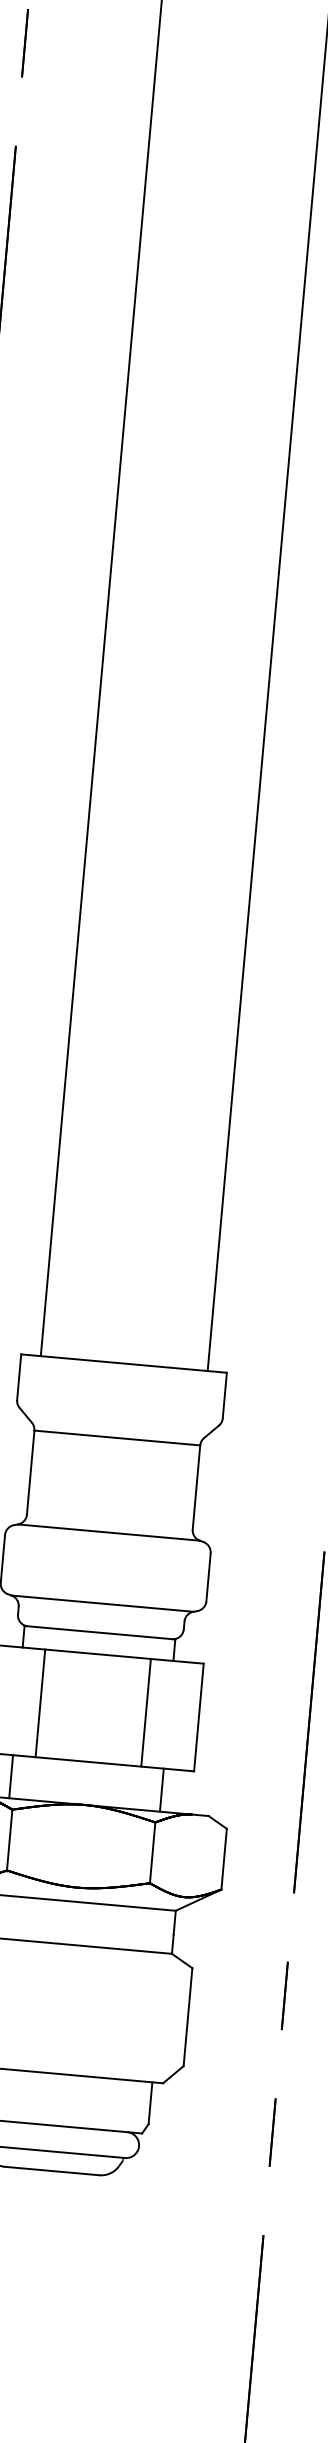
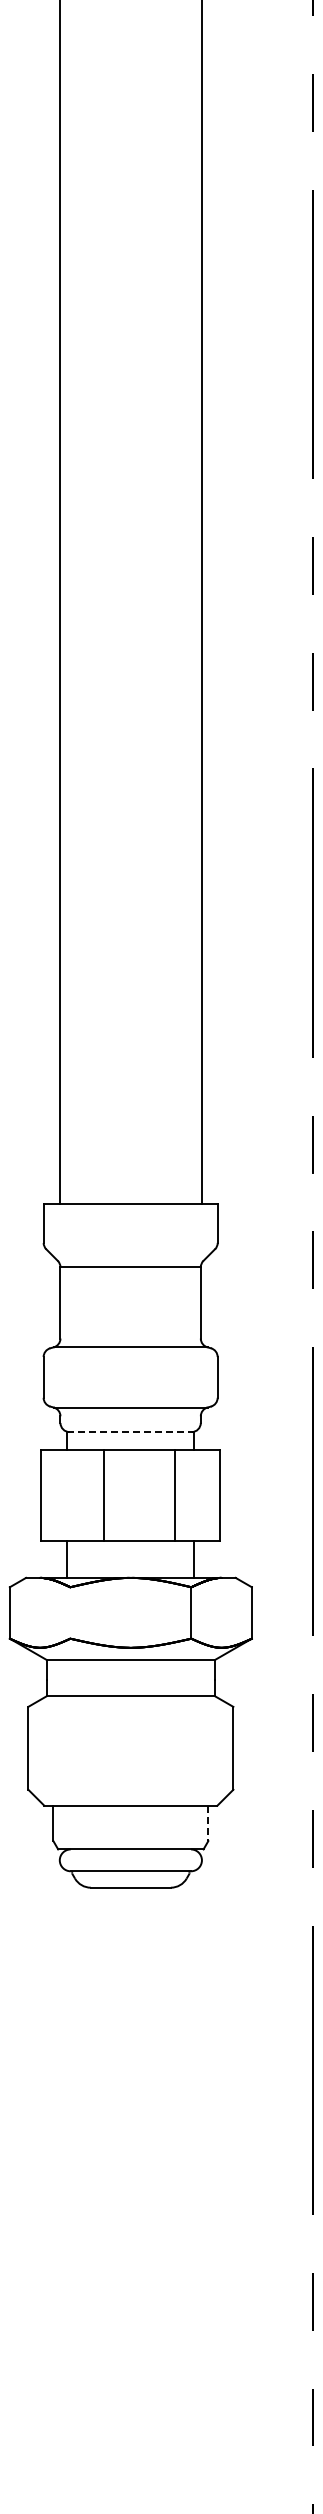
line: (99, 1633) -> (130, 1432), solid -> dashed
line: (39, 1702) -> (103, 1495), moved
line: (9, 1840) -> (70, 1613), removed
line: (150, 2103) -> (208, 1823), solid -> dashed

